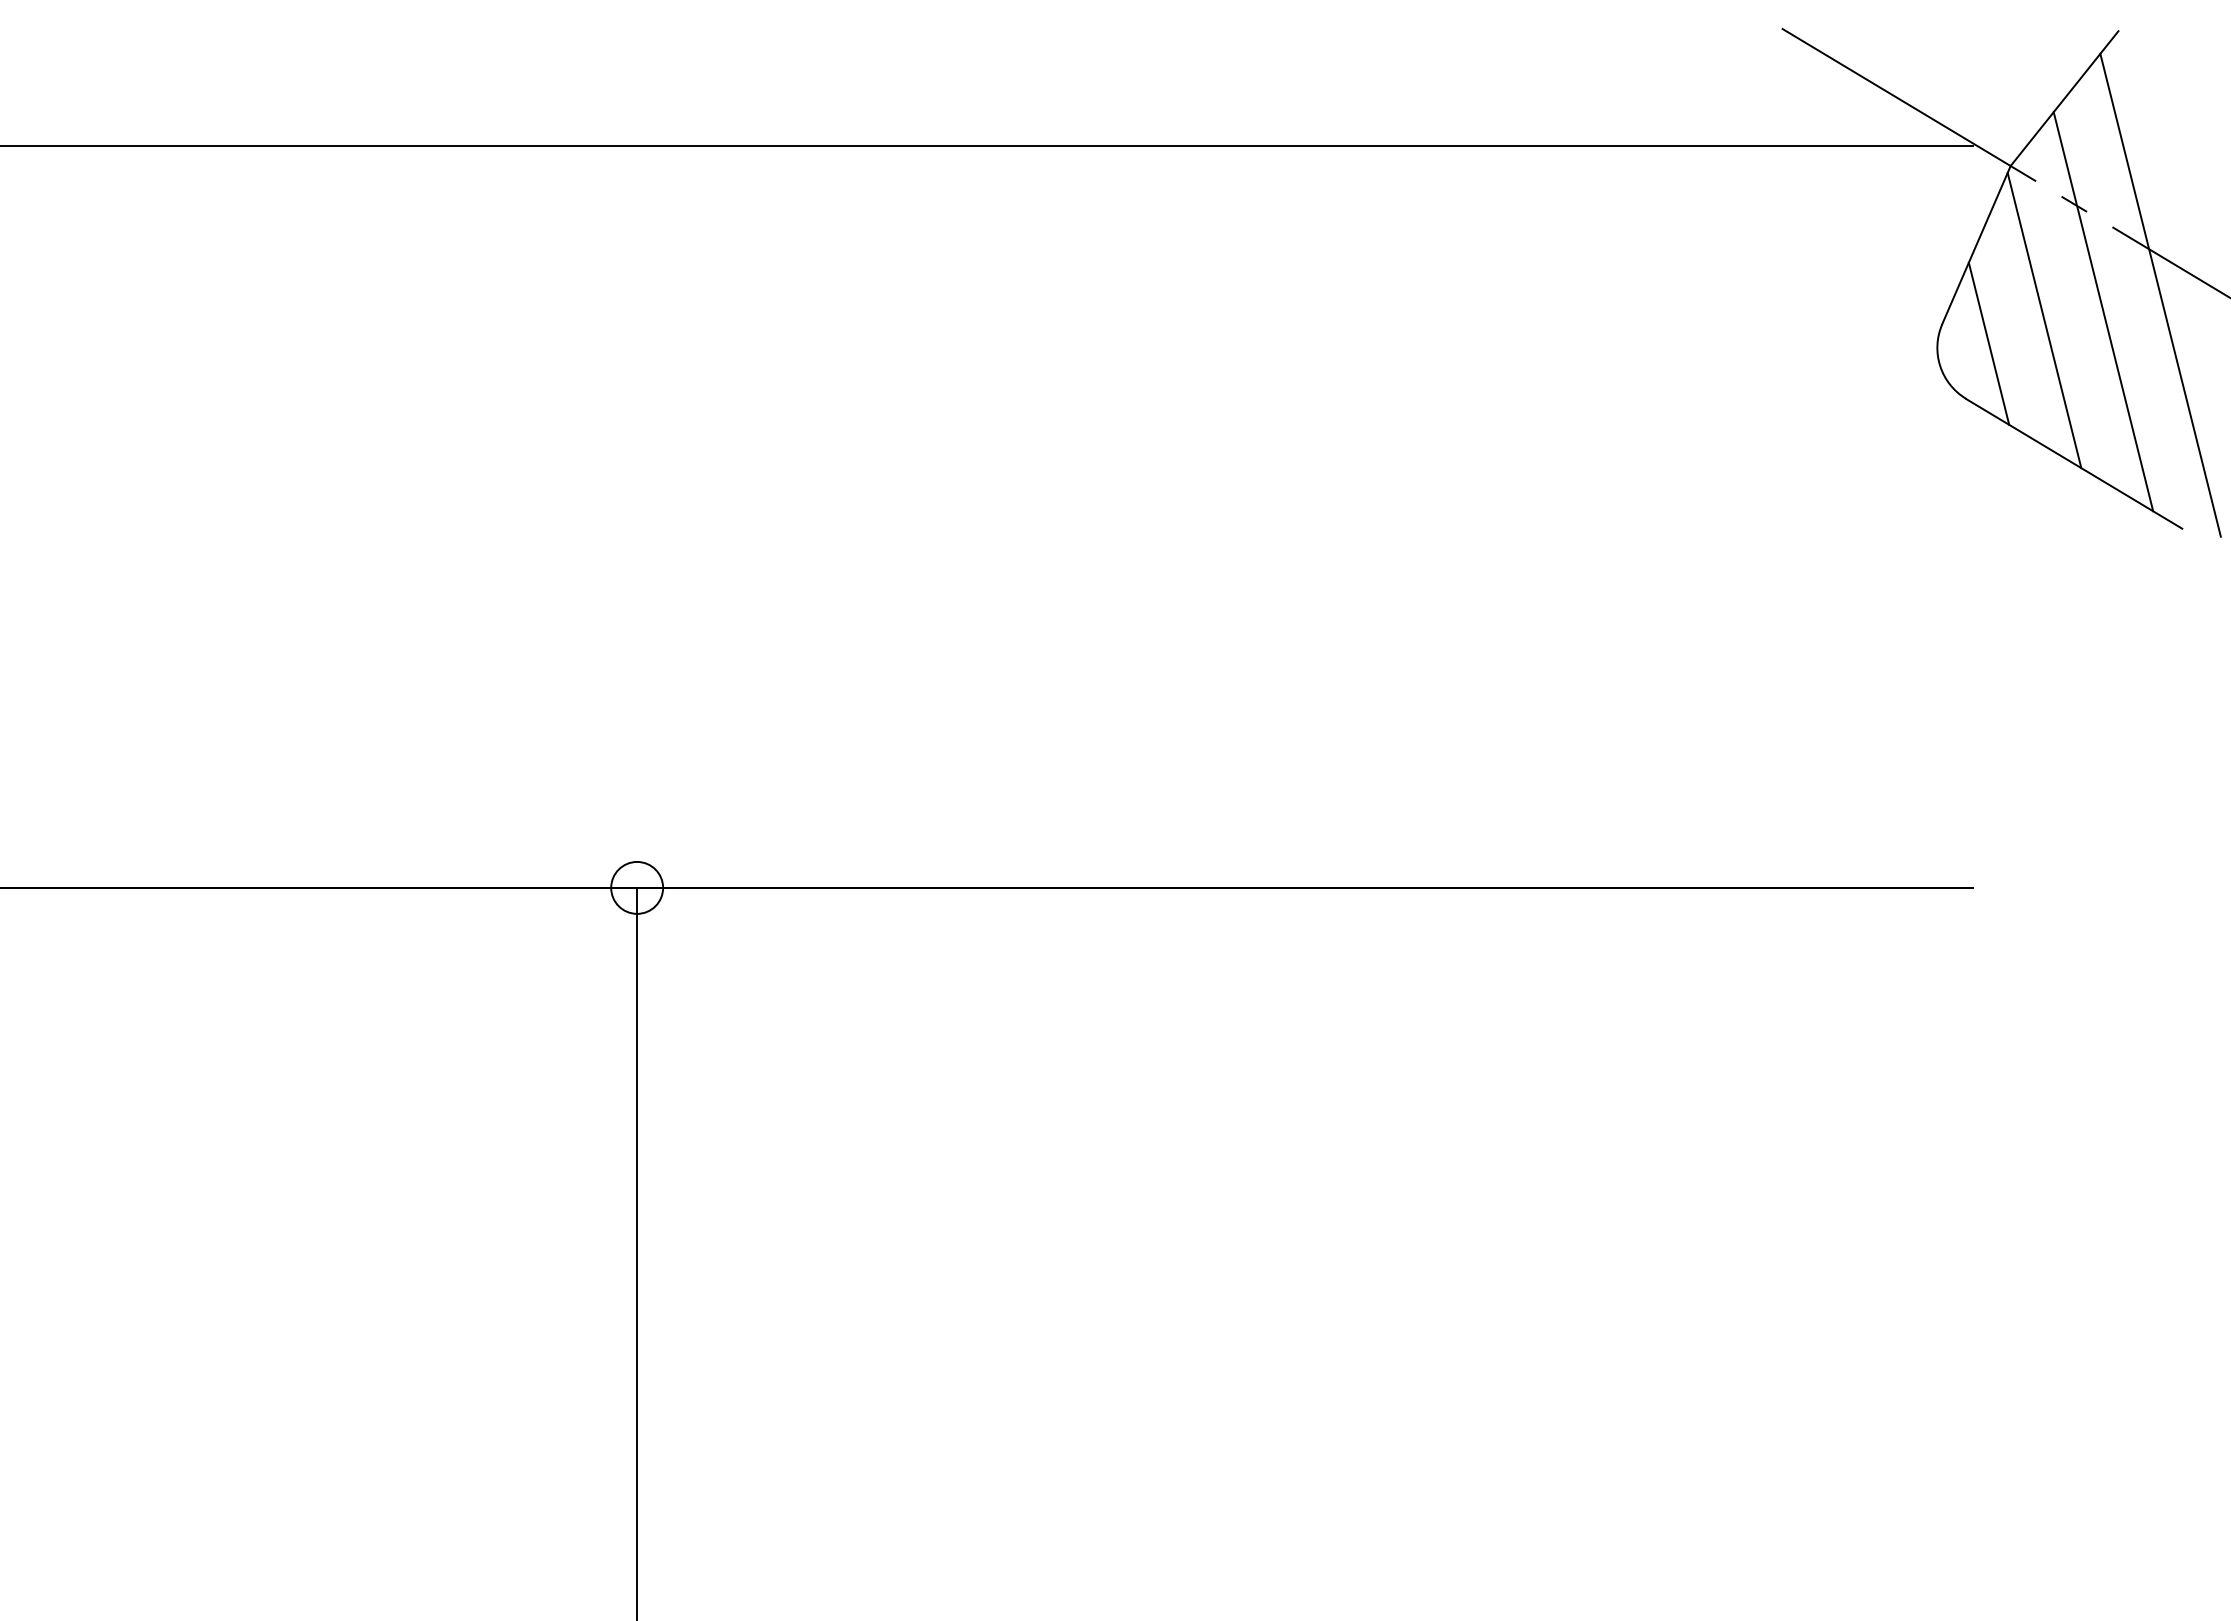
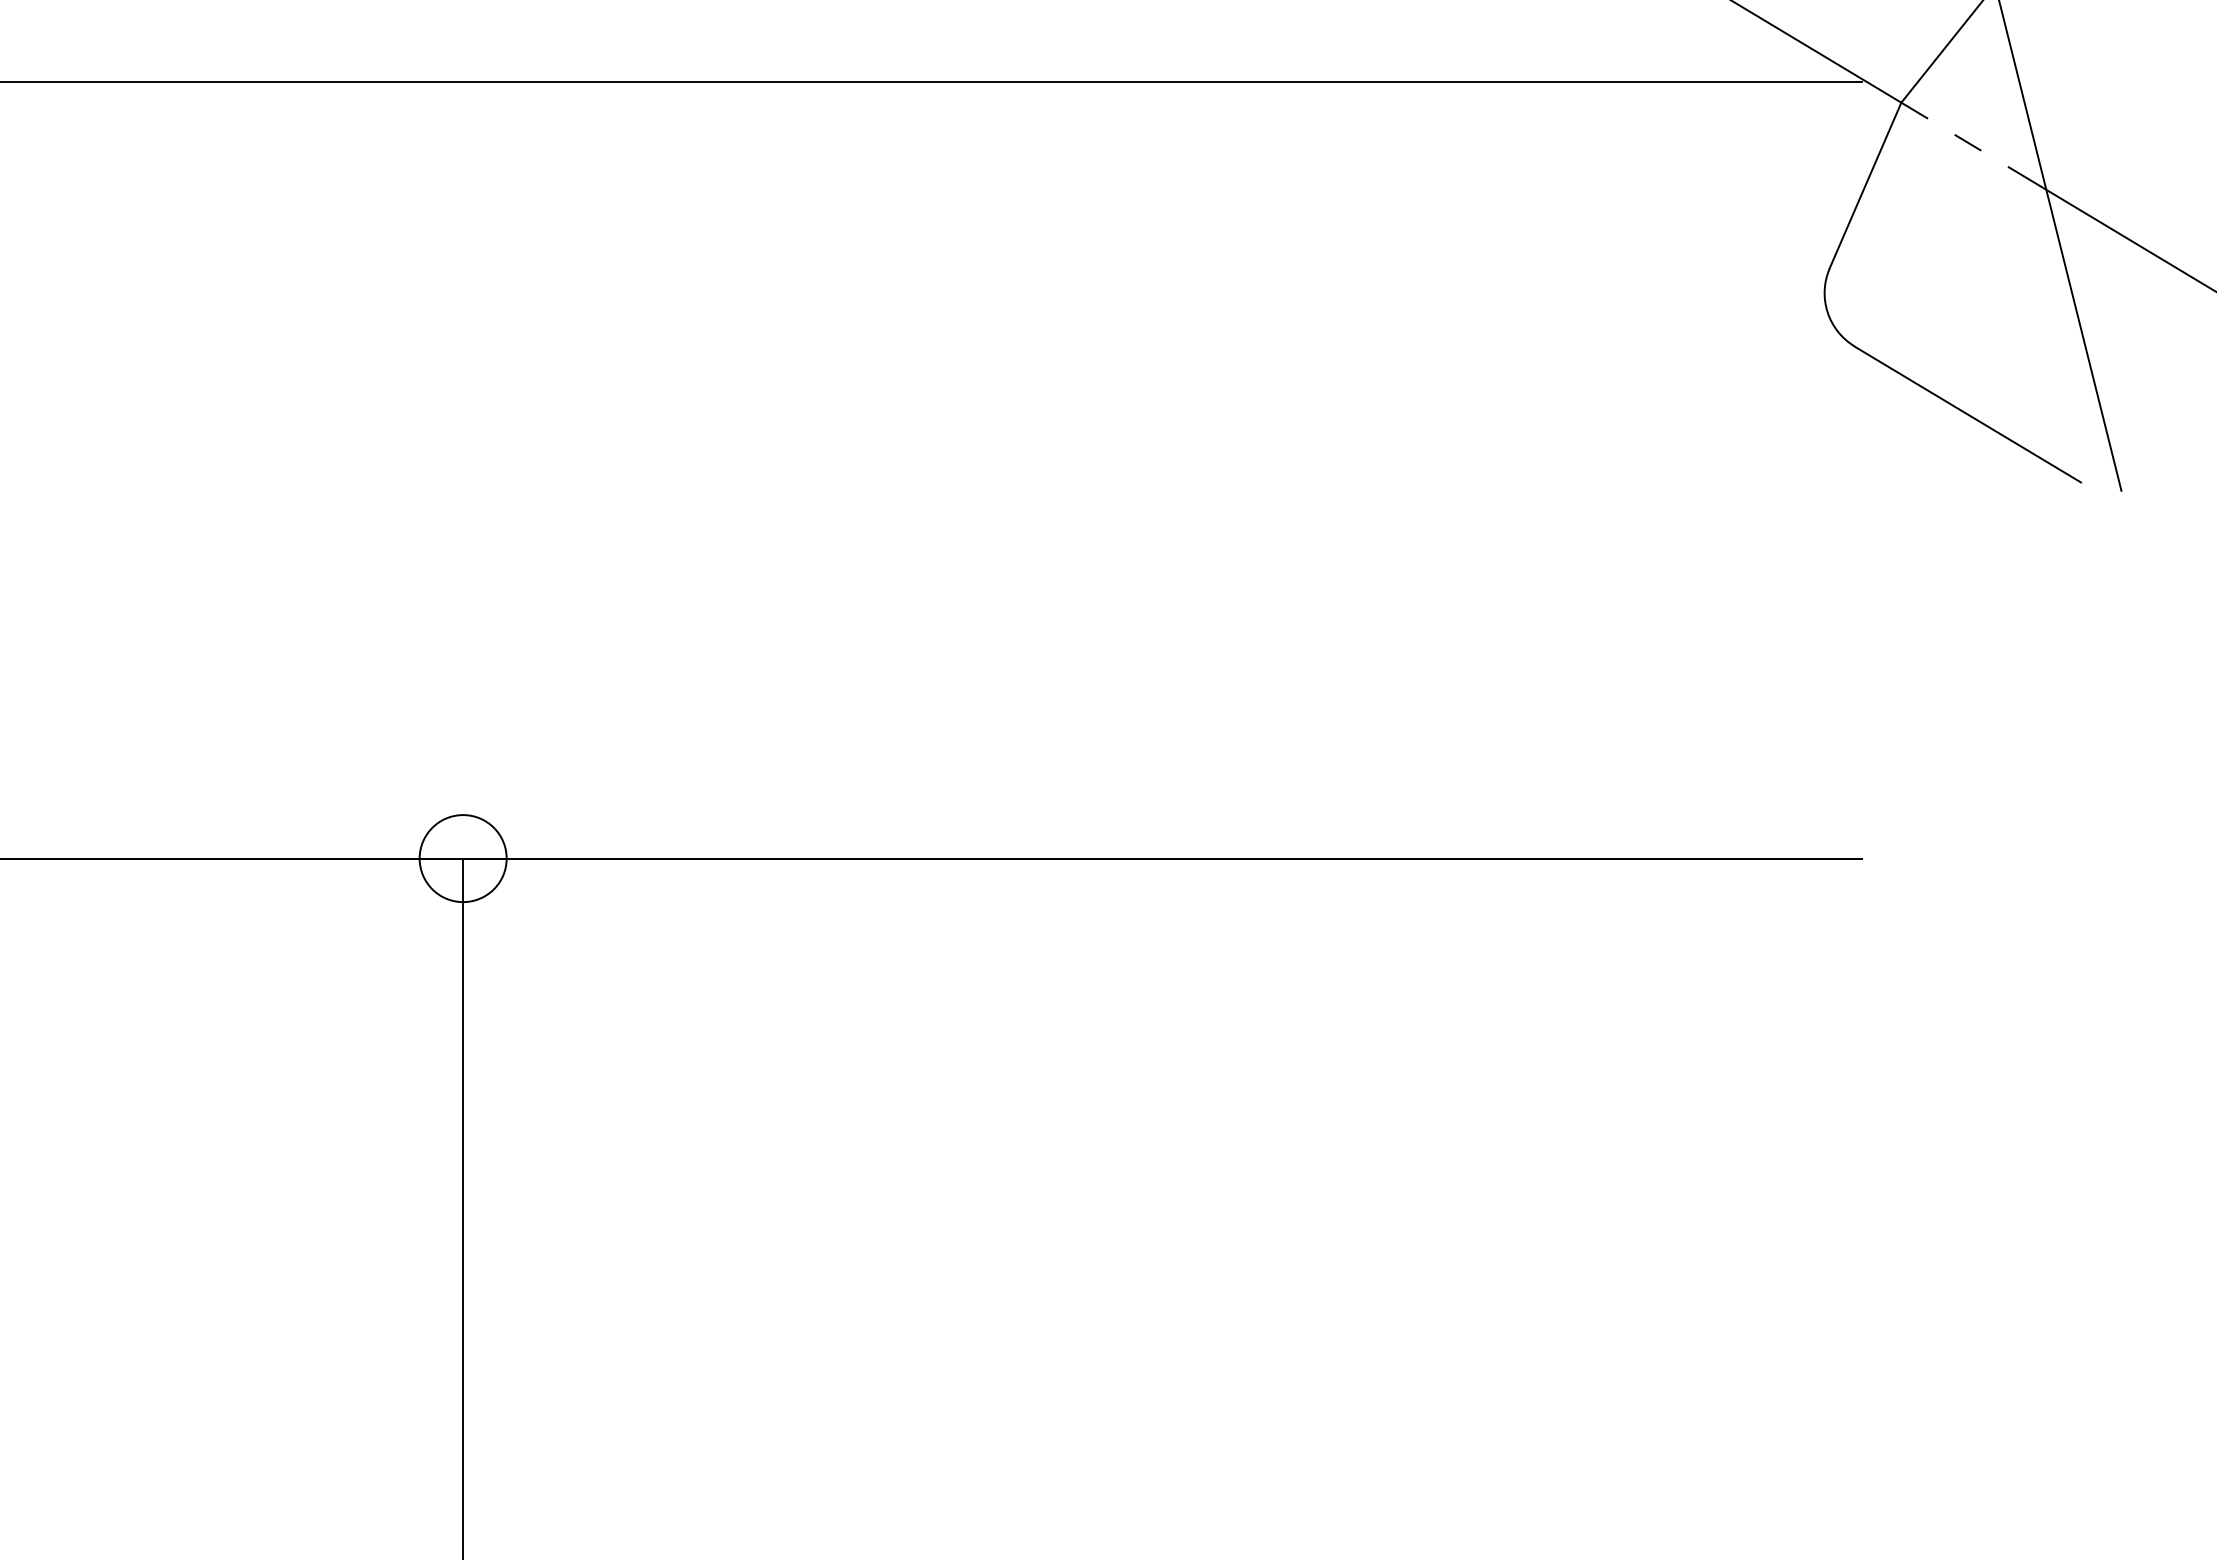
line: (2103, 311) -> (1998, 255), removed
line: (2044, 320) -> (1936, 264), removed
line: (1988, 343) -> (1878, 288), removed
circle: (637, 887) -> (463, 858), size x1.6

